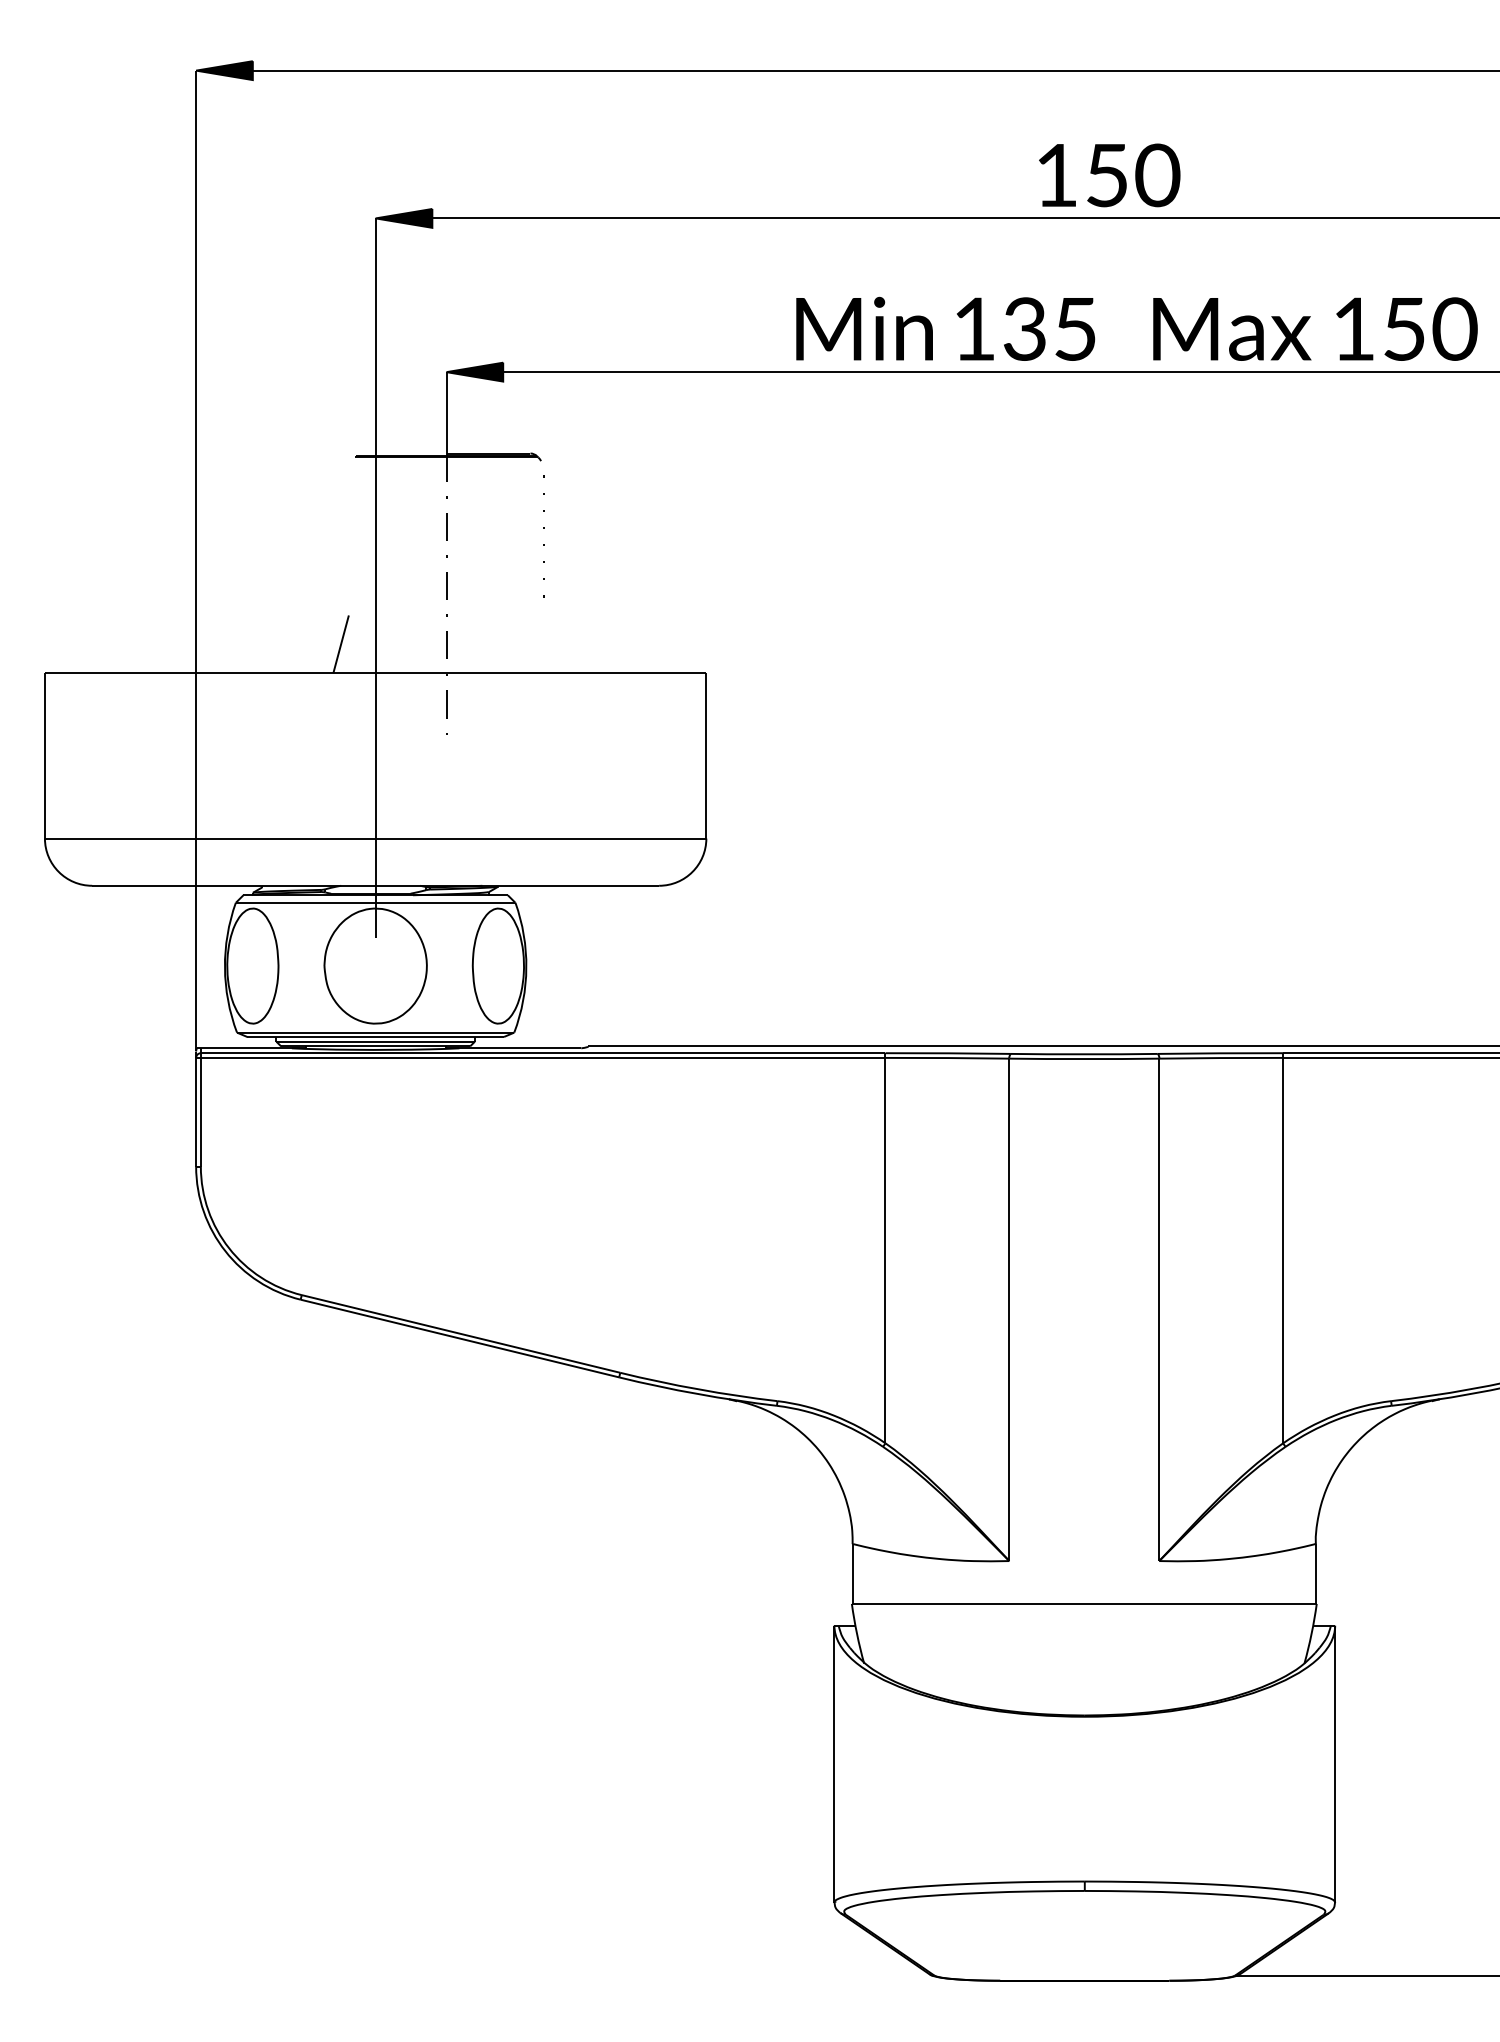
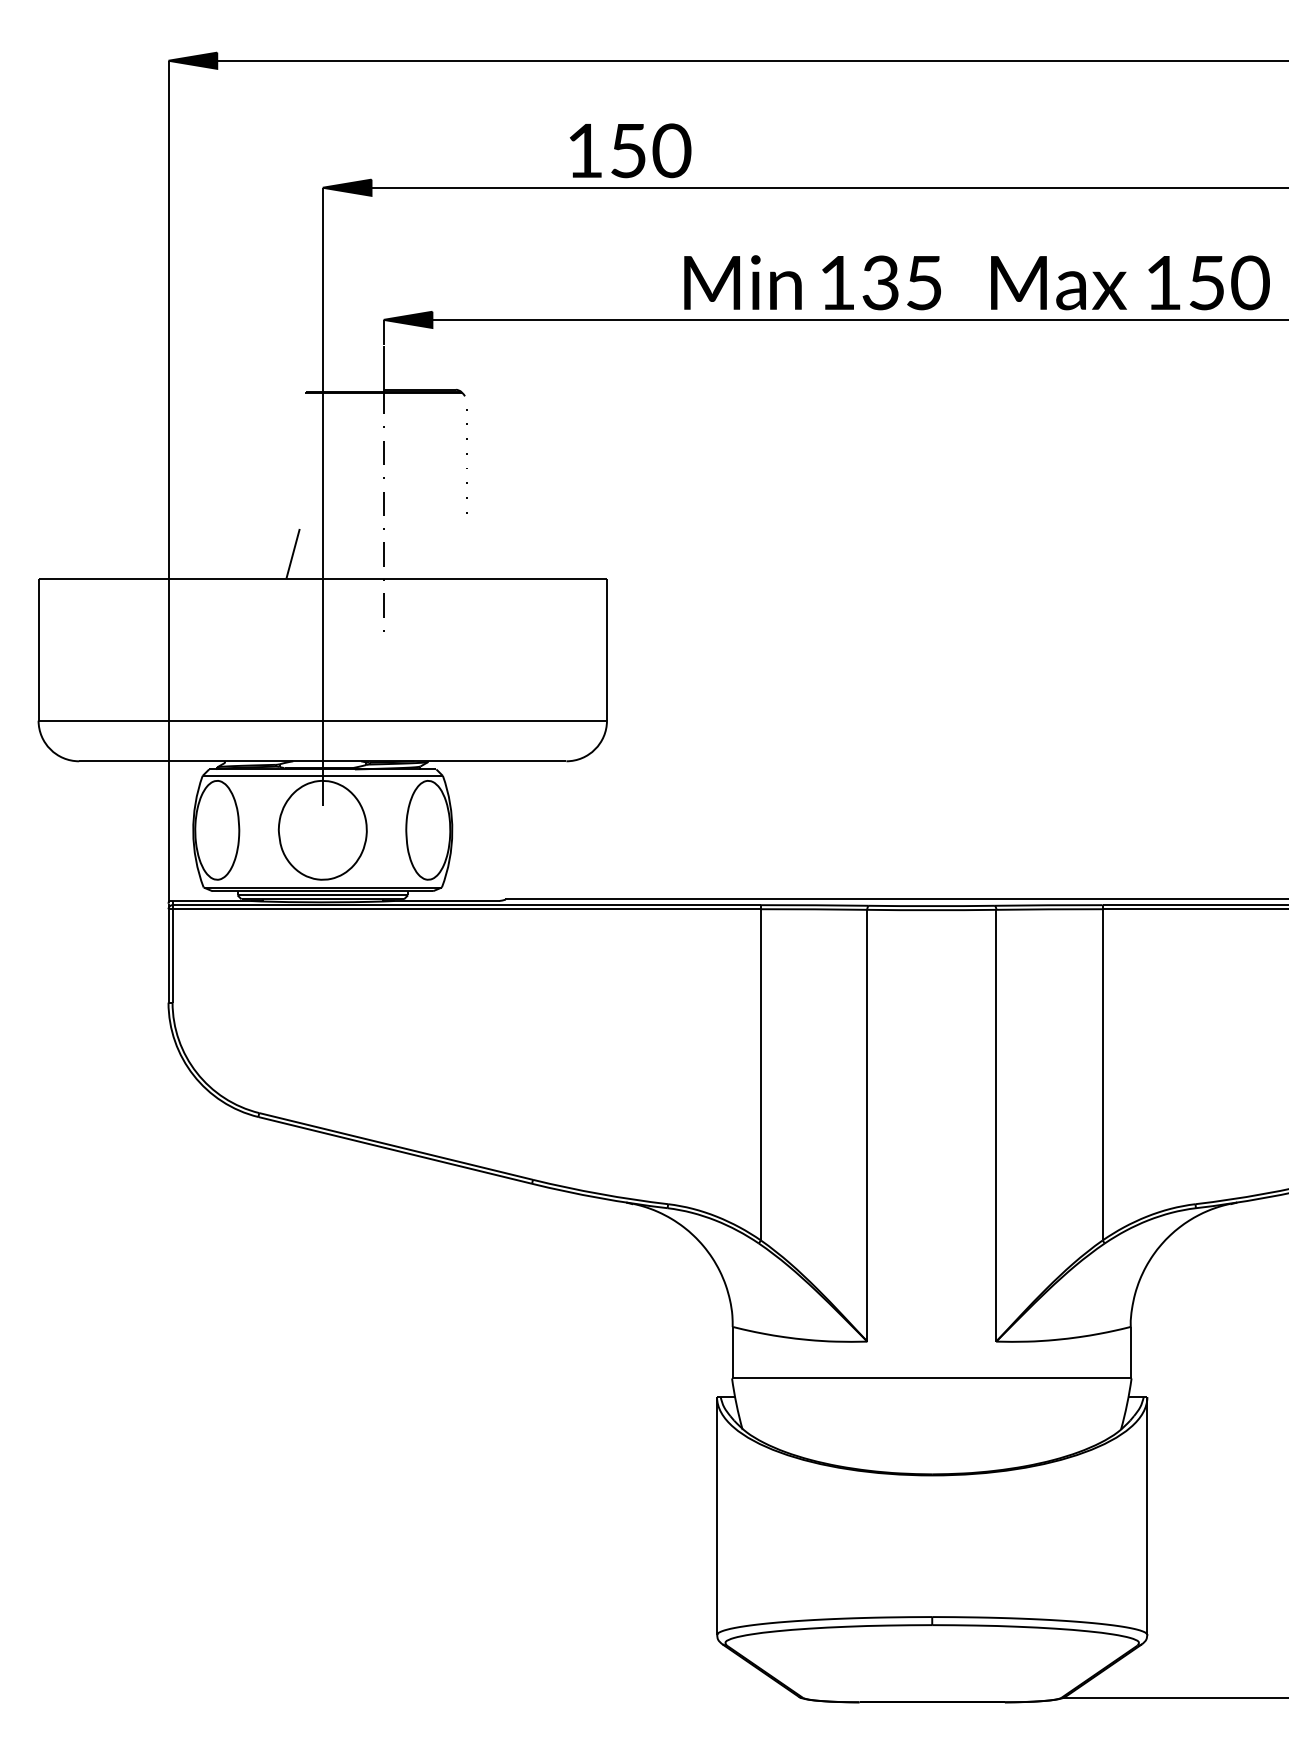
text: (1109, 175) -> (630, 150), moved

